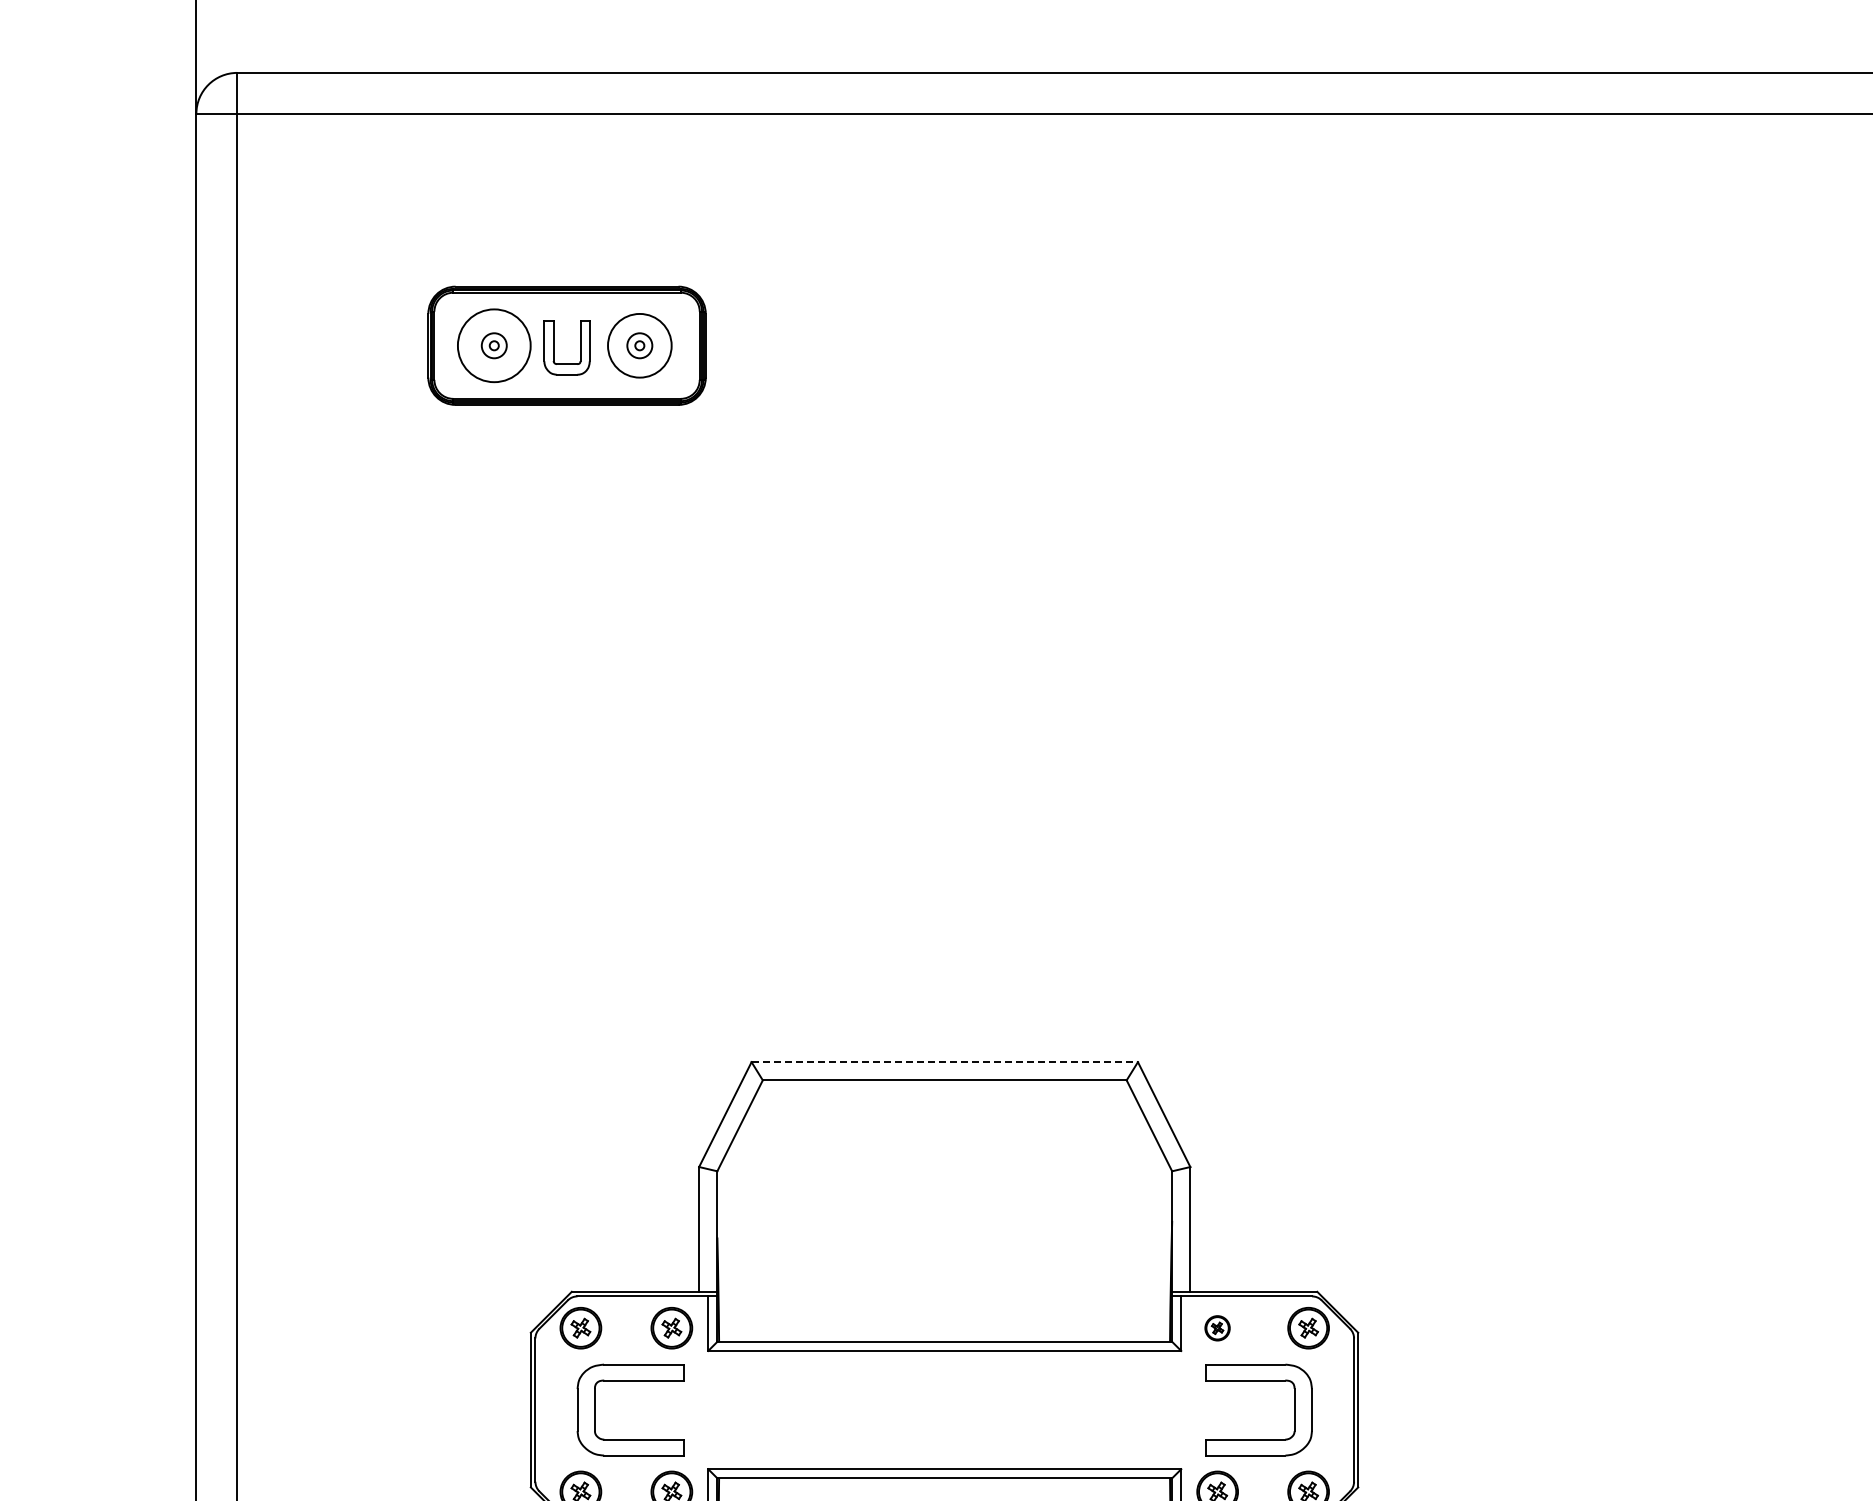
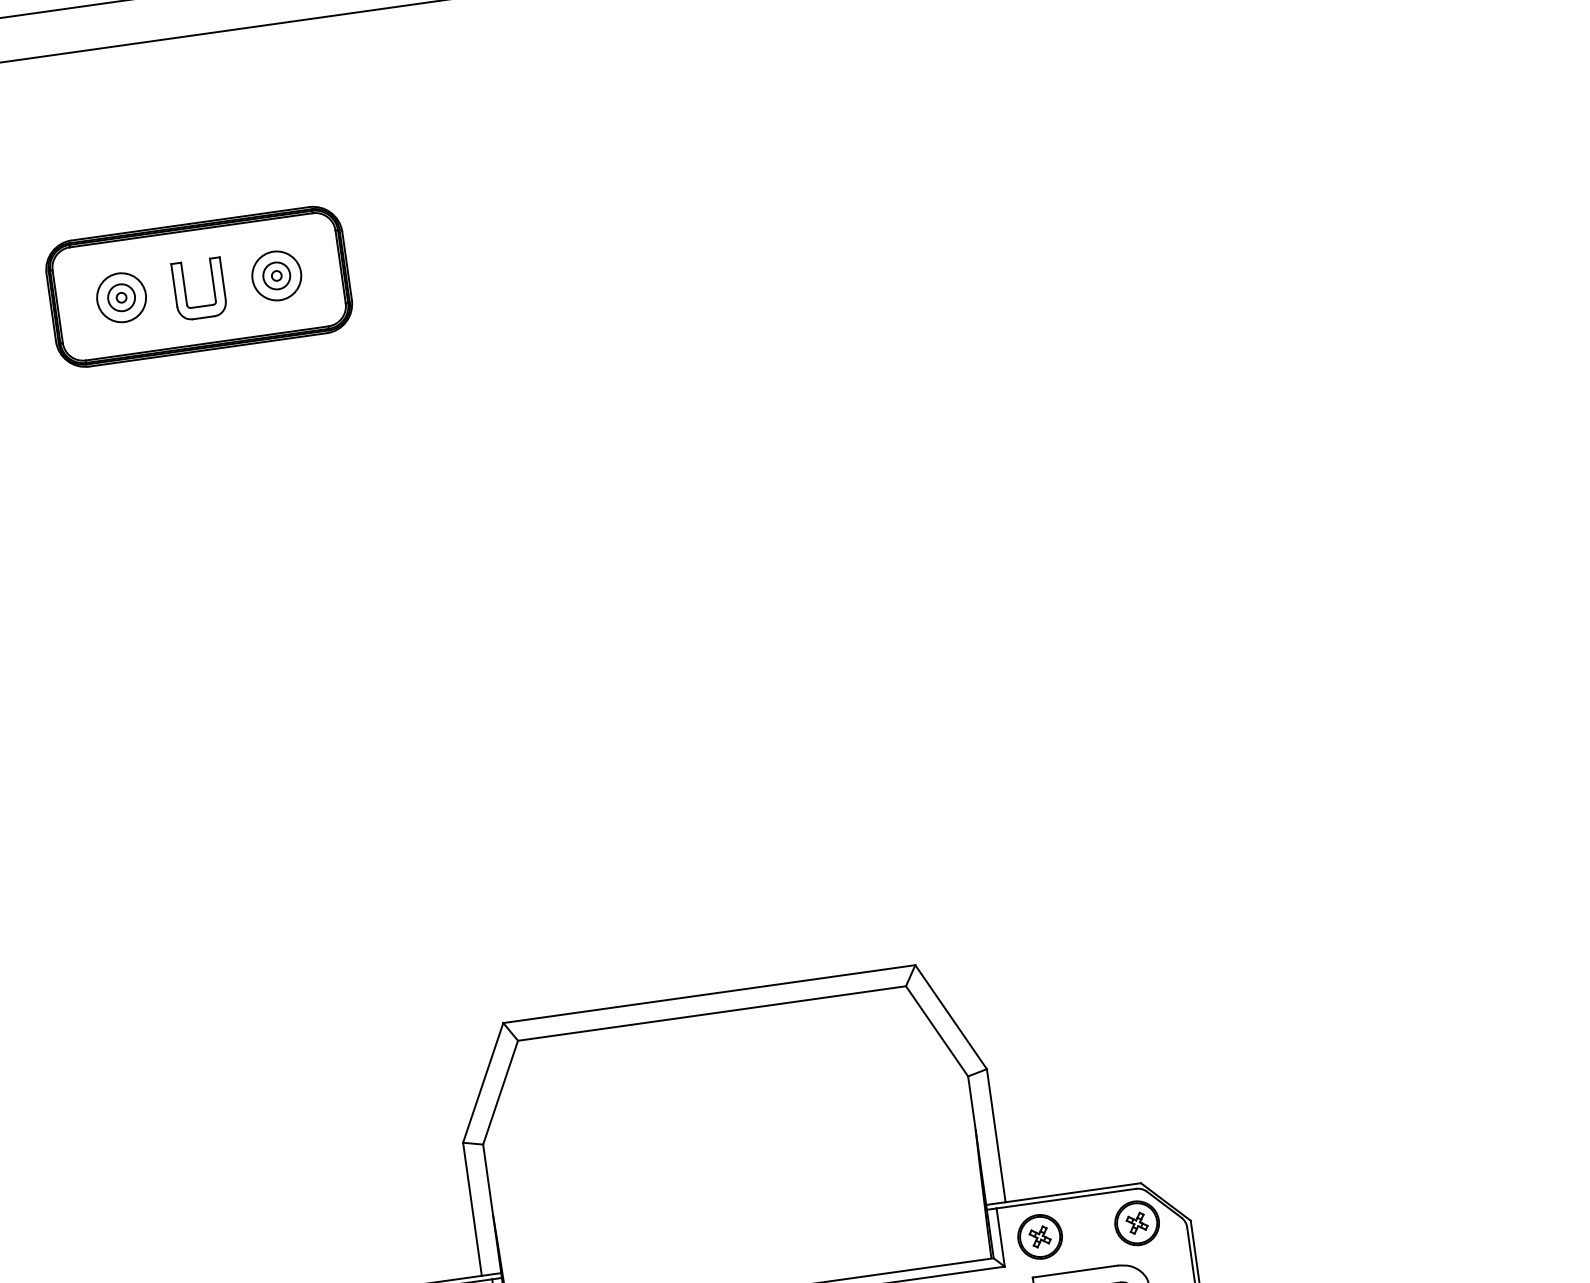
circle: (494, 345) -> (121, 297), size x0.62
circle: (639, 345) -> (276, 275), size x0.71
line: (945, 1062) -> (710, 994), dashed -> solid
part: (1217, 1328) -> (1040, 1237), size x1.67

